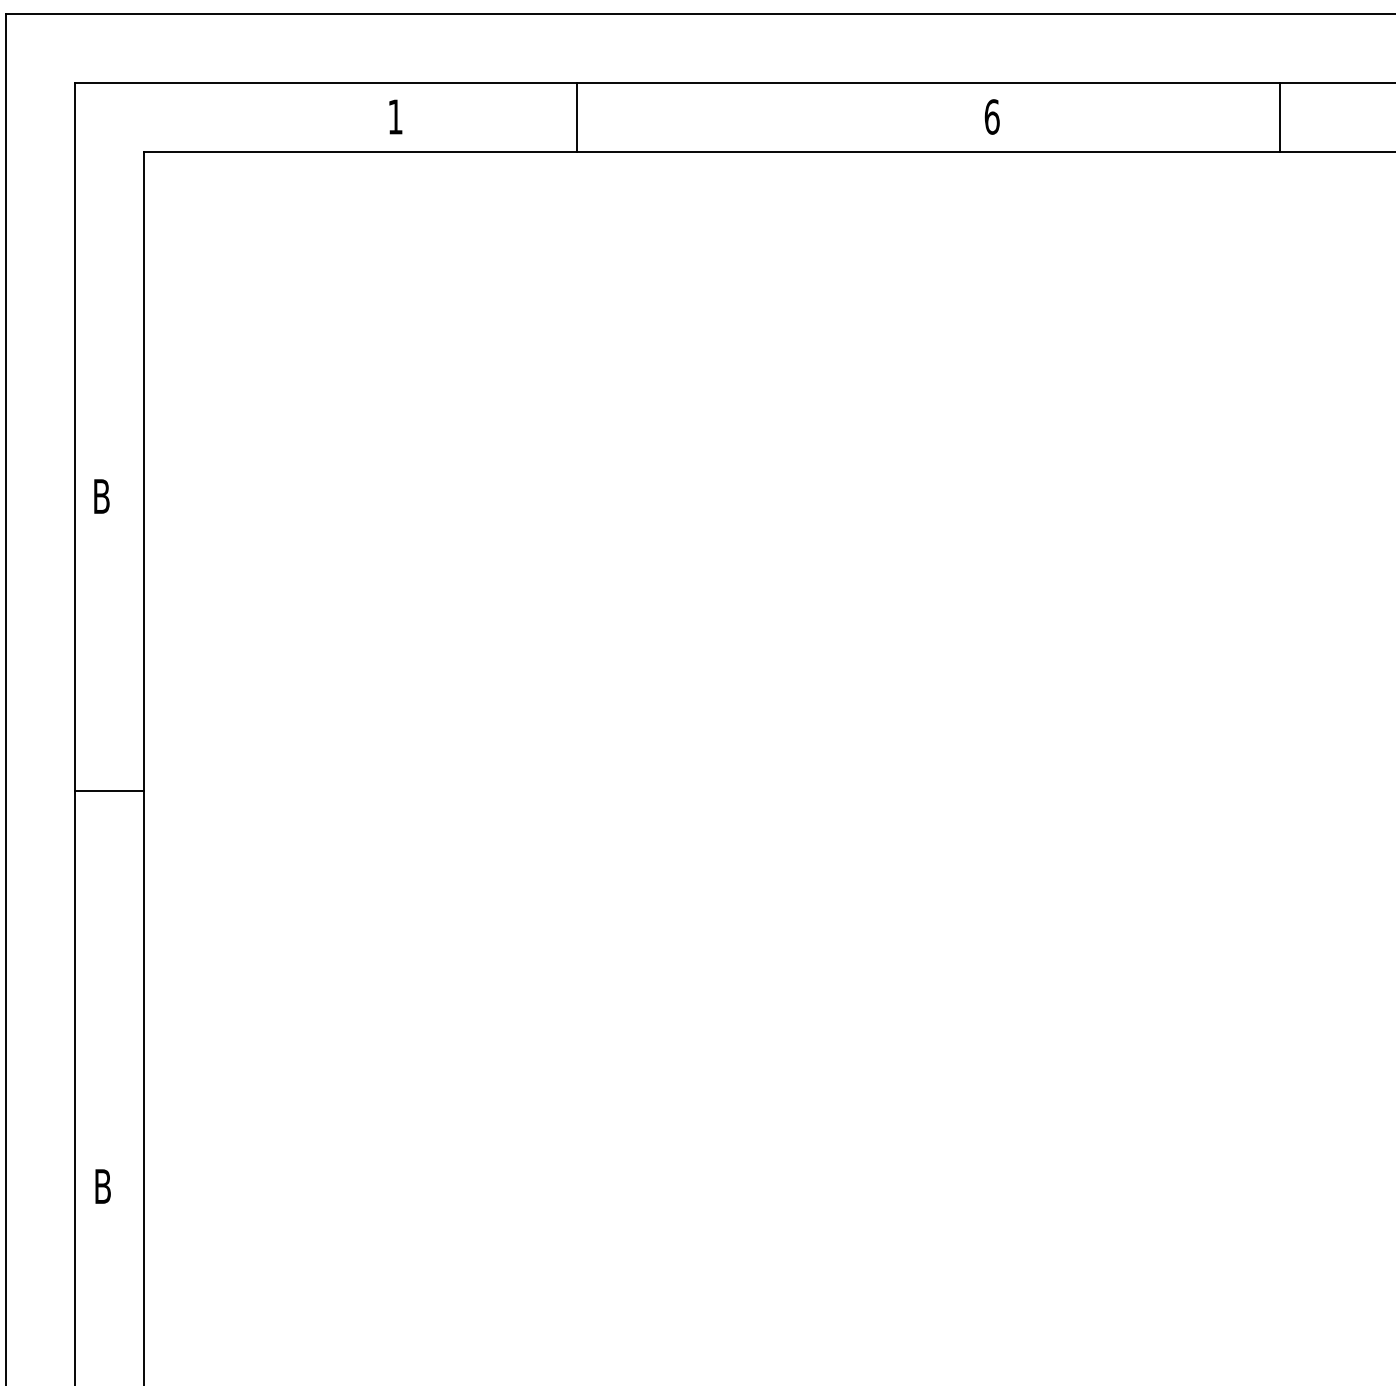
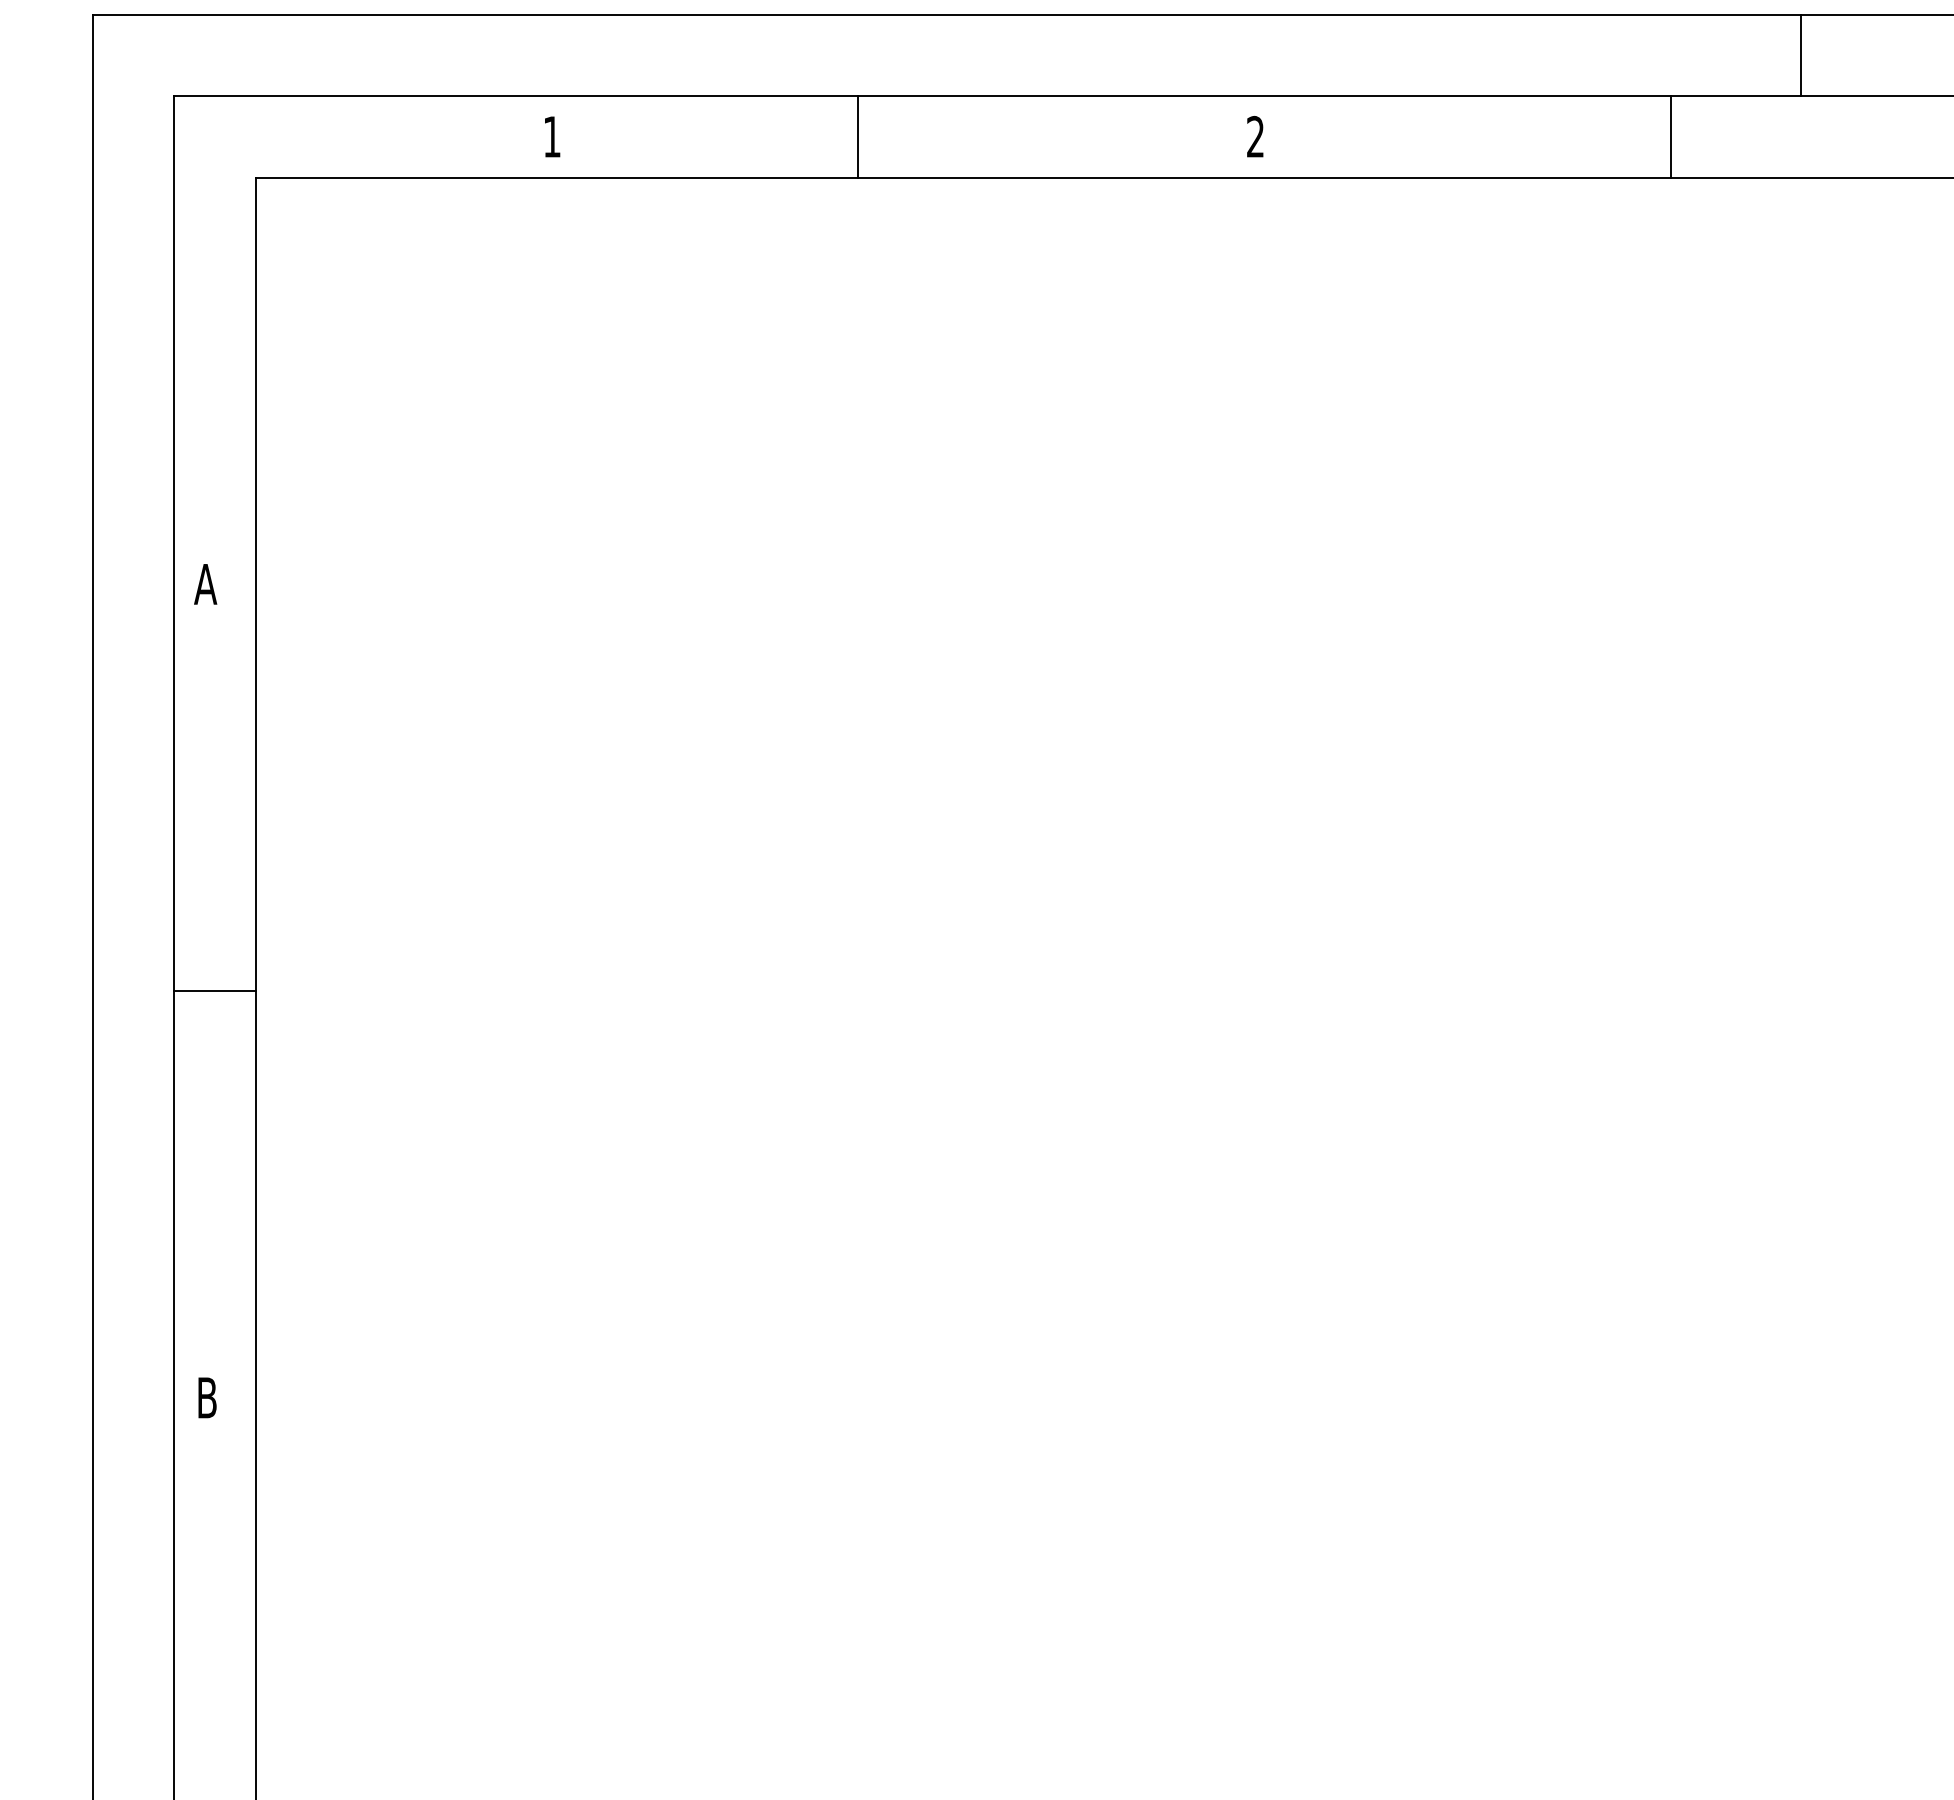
line: (577, 116) -> (857, 136), moved
text: (992, 116) -> (1255, 136), 6 -> 2
line: (1280, 116) -> (1671, 136), moved
text: (101, 496) -> (205, 584), B -> A
line: (109, 790) -> (214, 991), moved

